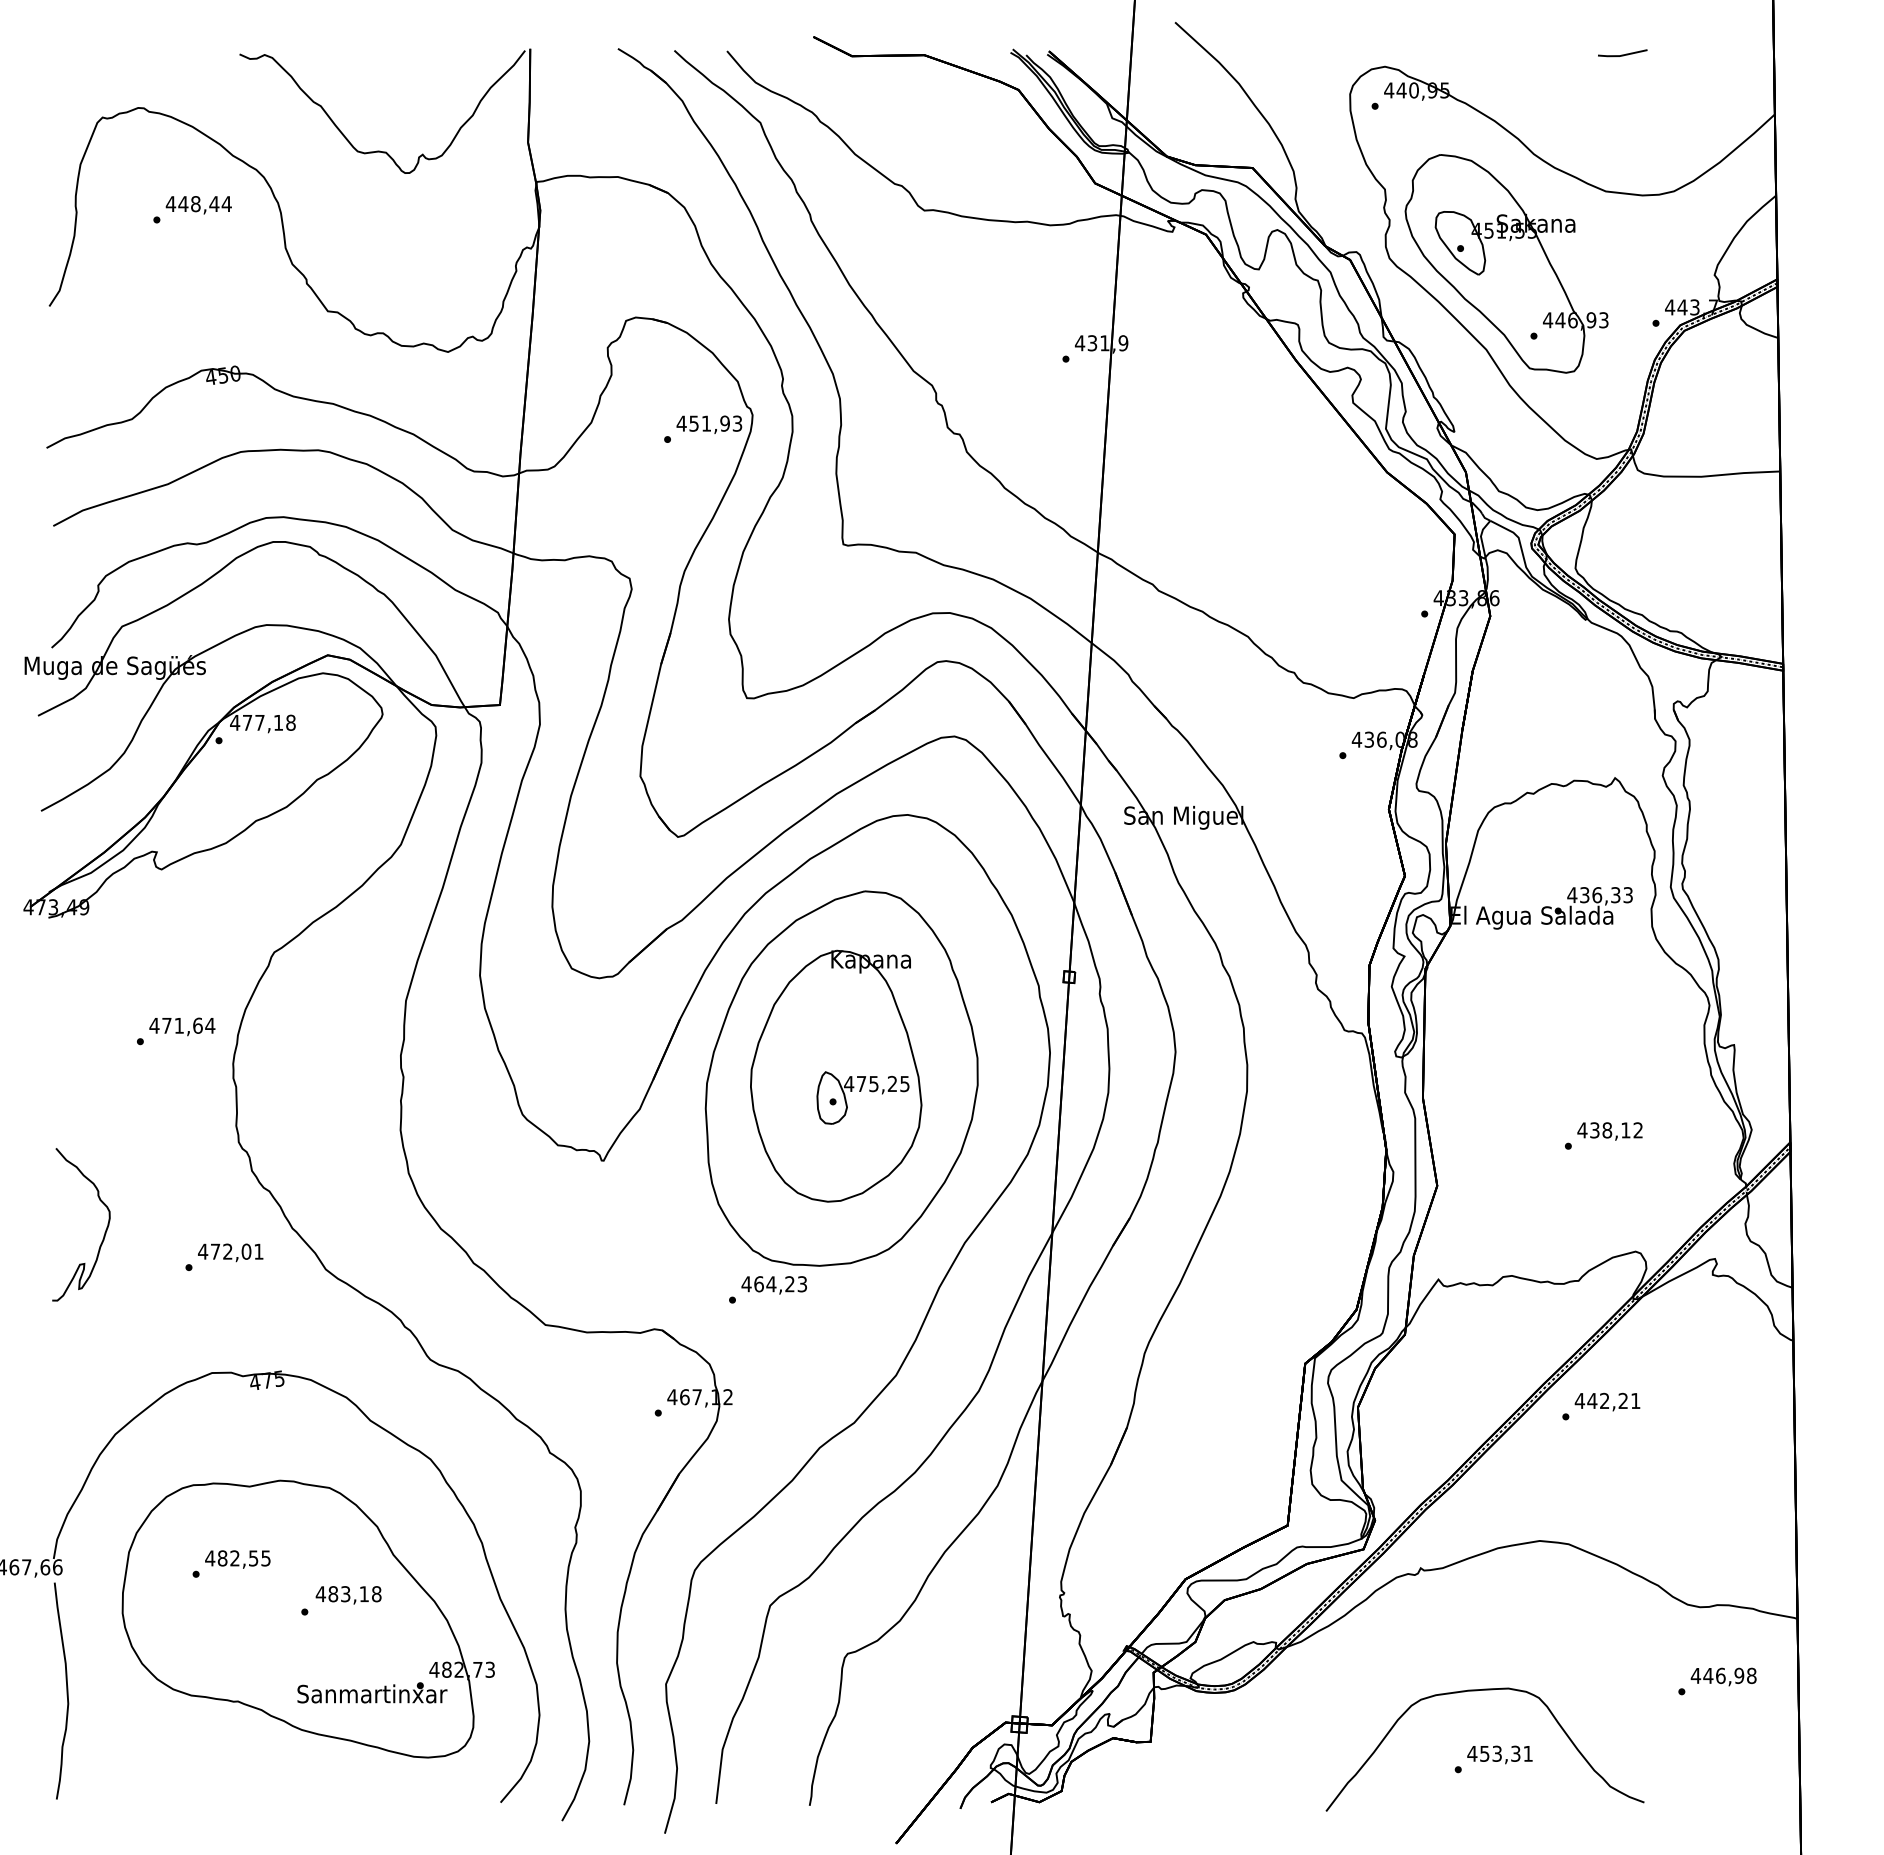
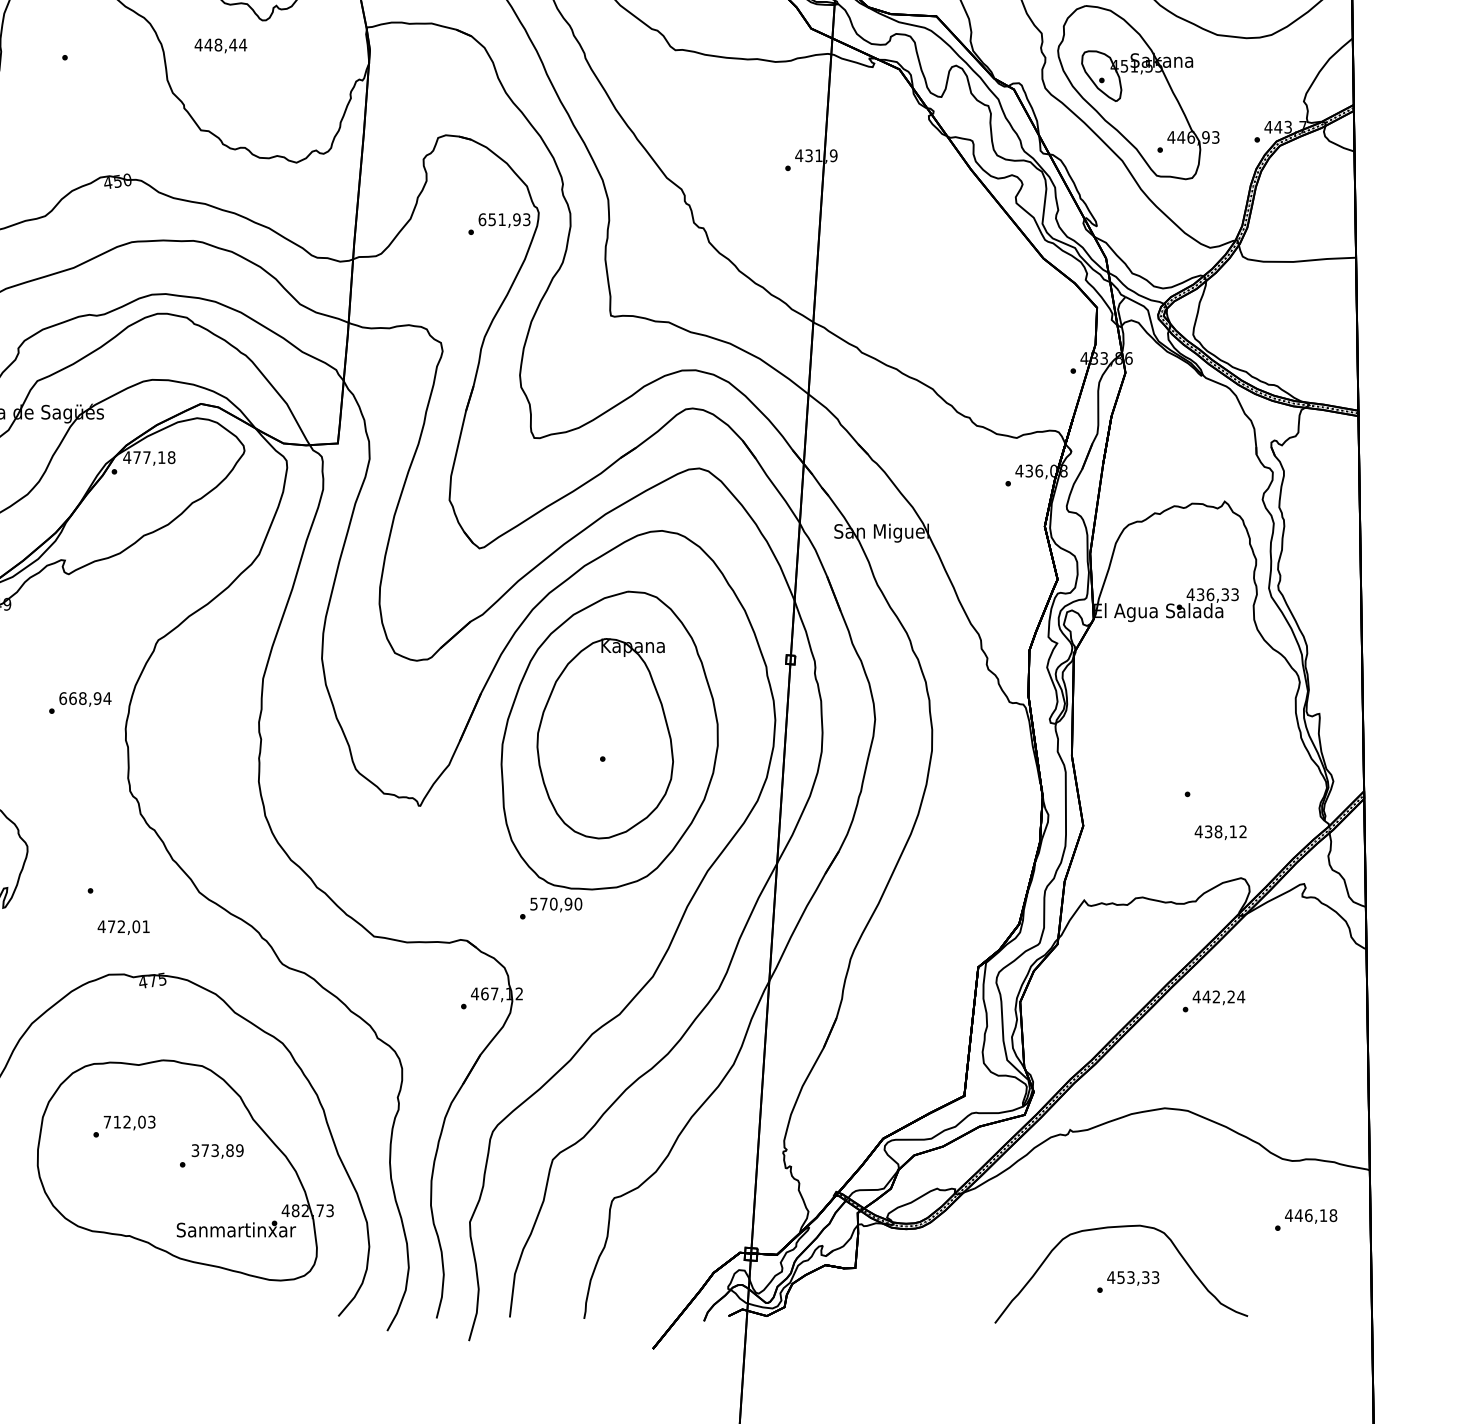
text: (198, 205) -> (220, 46), moved
text: (681, 423) -> (482, 219), 451,93 -> 651,93
text: (175, 1025) -> (79, 698), 471,64 -> 668,94
part: (861, 1091) -> (625, 750), removed
text: (1609, 1131) -> (1220, 832), moved
text: (230, 1252) -> (123, 927), moved
text: (774, 1284) -> (556, 904), 464,23 -> 570,90
text: (1635, 1400) -> (1240, 996), 442,21 -> 442,24
text: (237, 1558) -> (129, 1122), 482,55 -> 712,03
text: (348, 1594) -> (217, 1150), 483,18 -> 373,89
text: (1739, 1675) -> (1323, 1215), 446,98 -> 446,18
text: (1527, 1753) -> (1155, 1277), 453,31 -> 453,33

